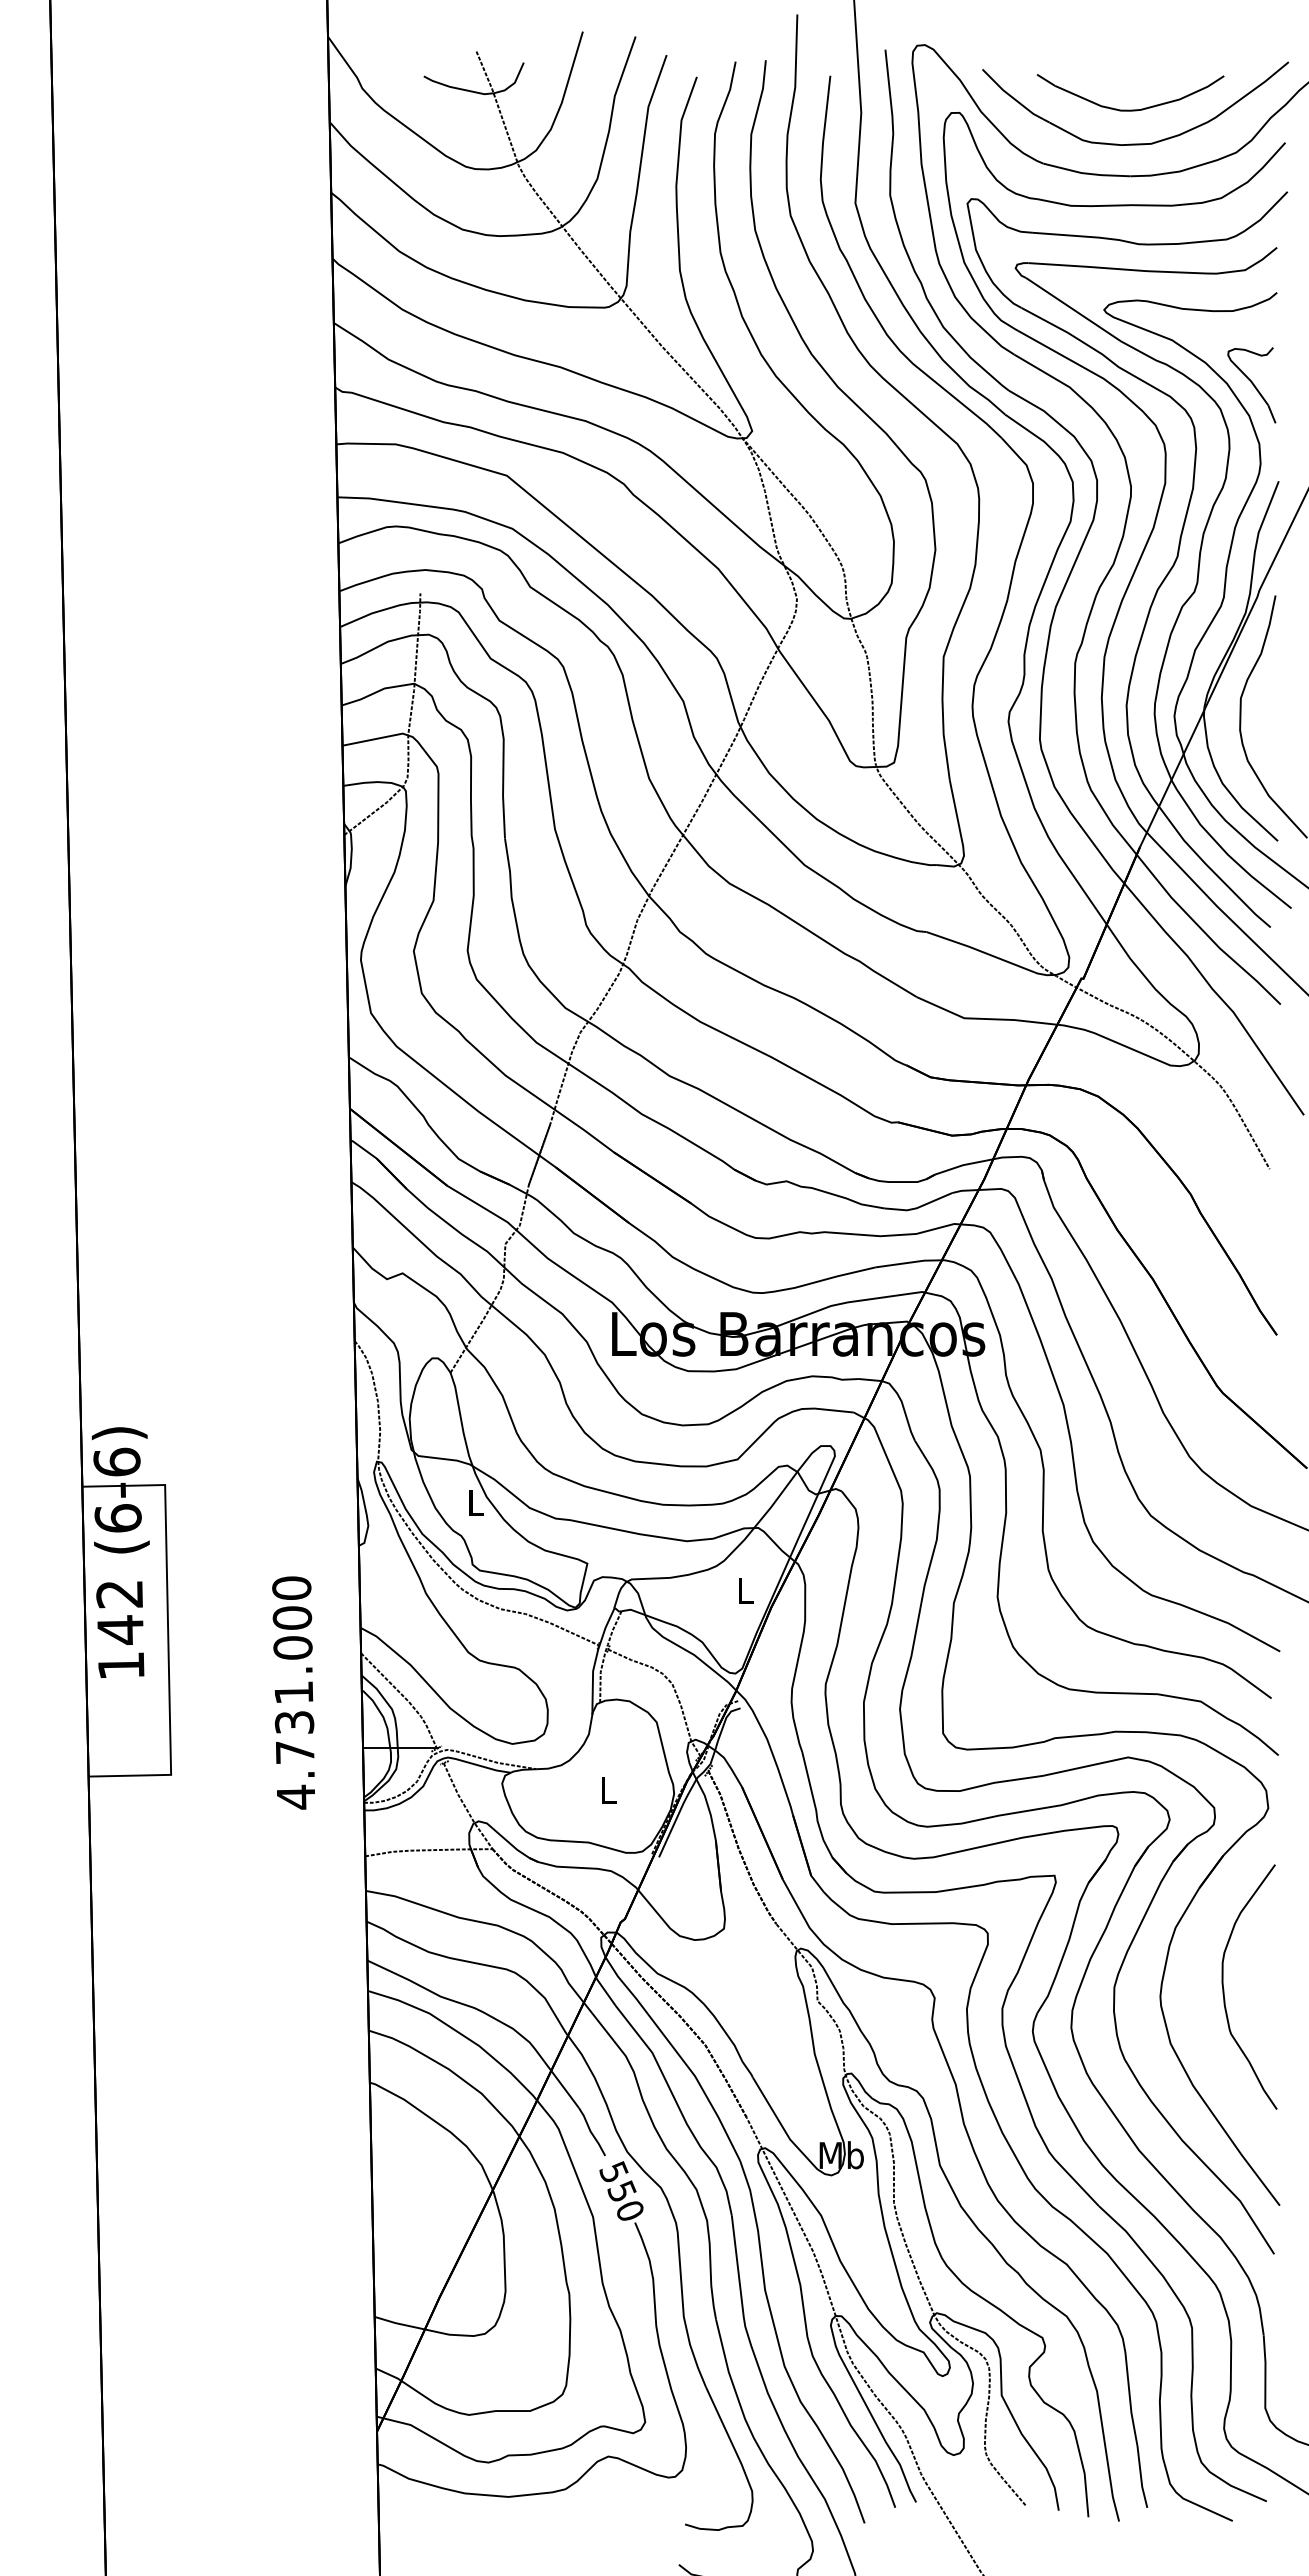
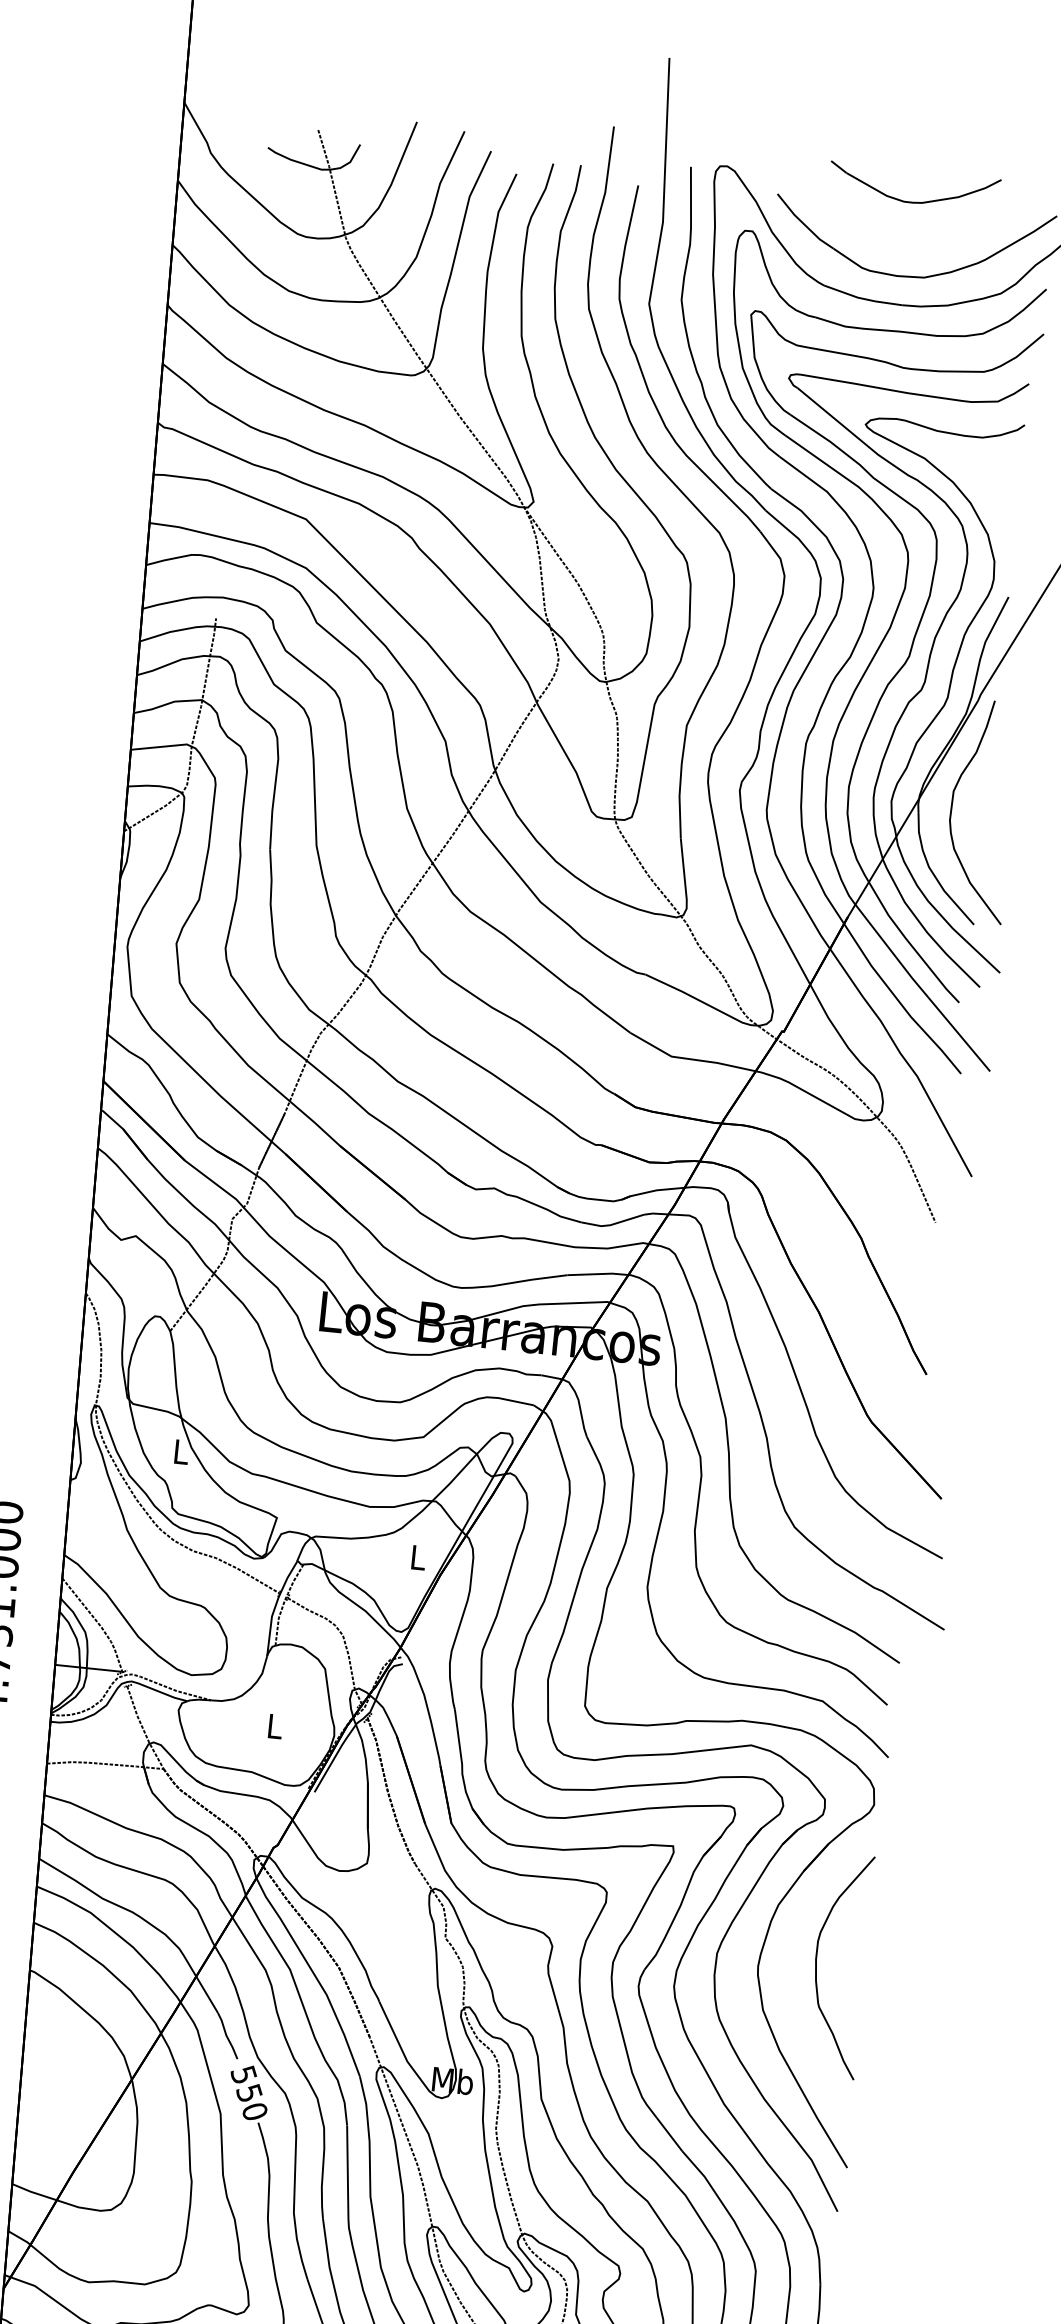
part: (1130, 109) -> (912, 201), moved
part: (1251, 385) -> (992, 507), removed

